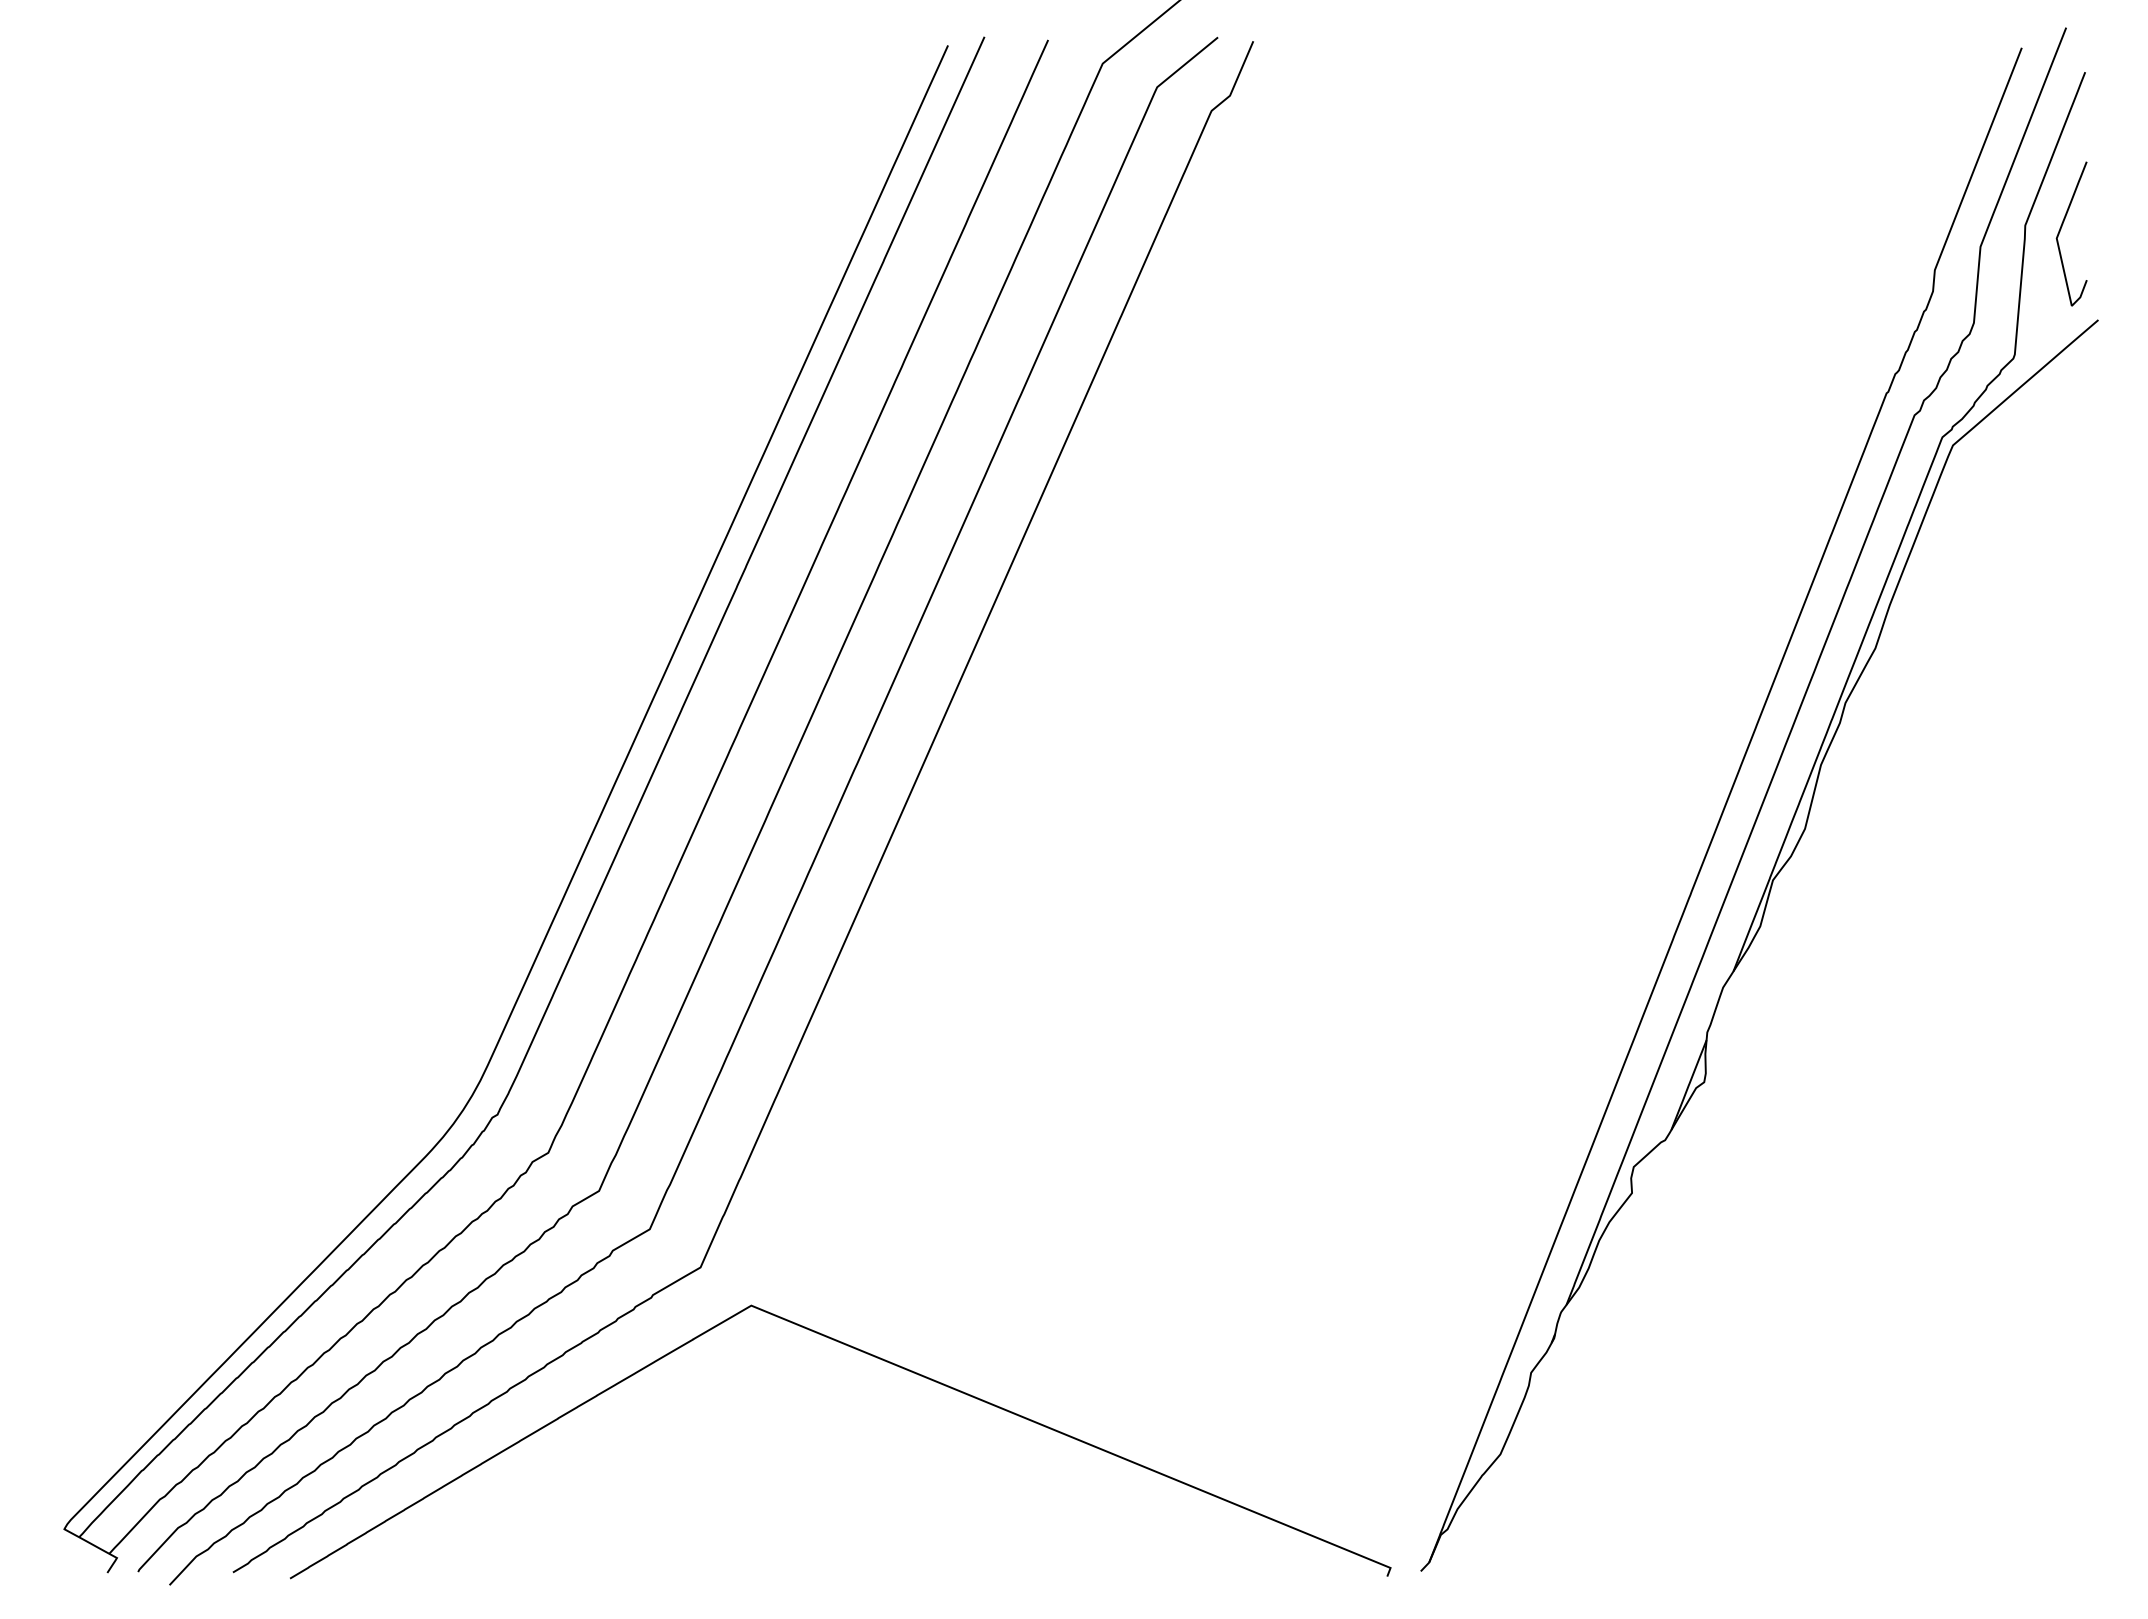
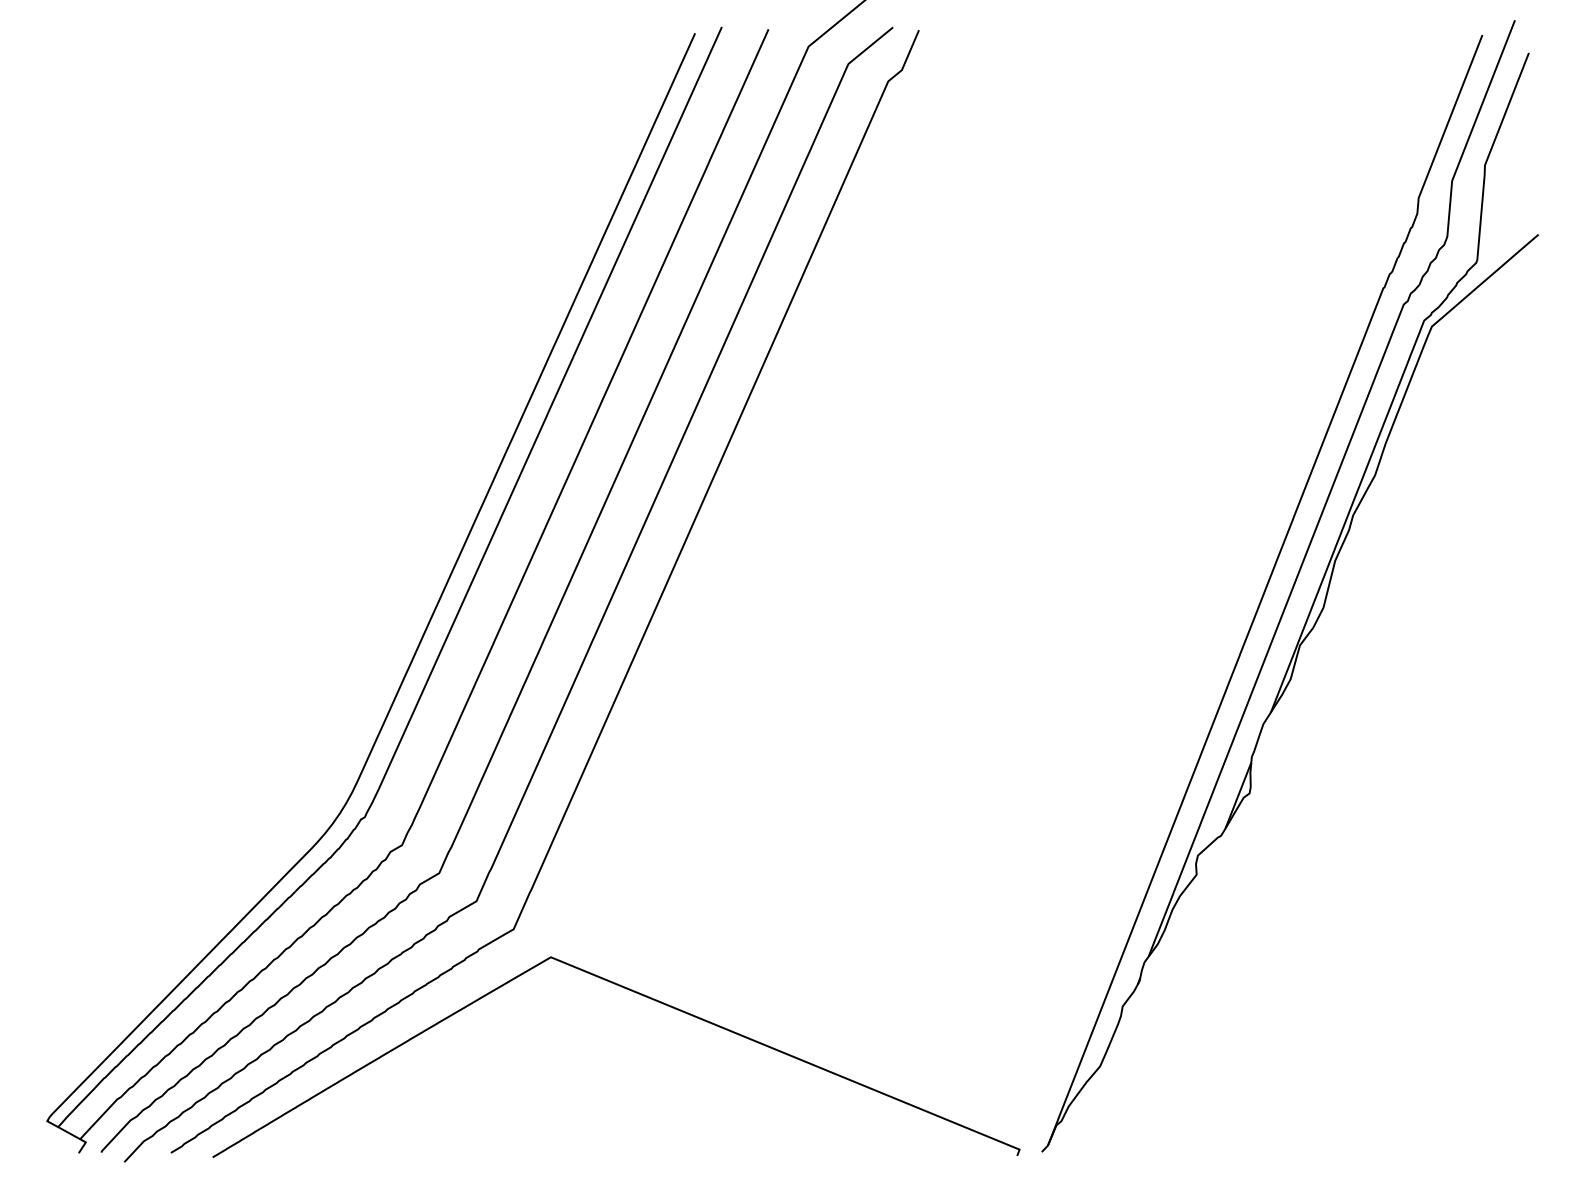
curve: (2061, 229) -> (1511, 168), removed

